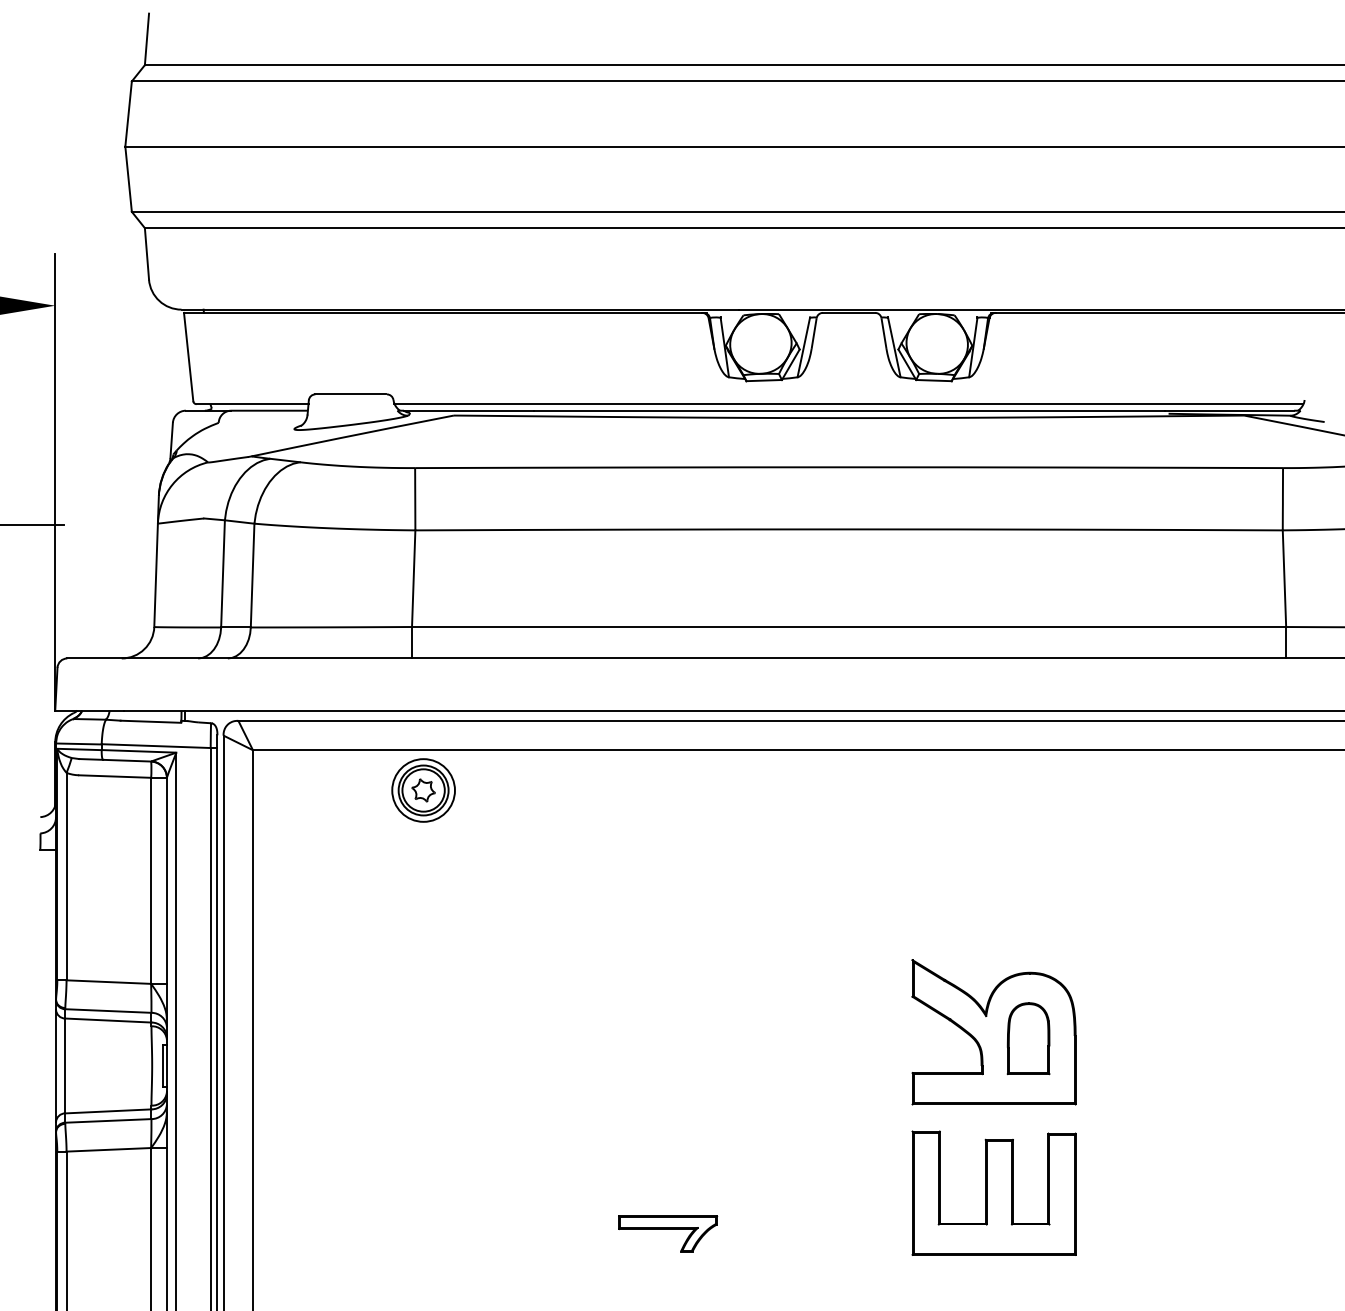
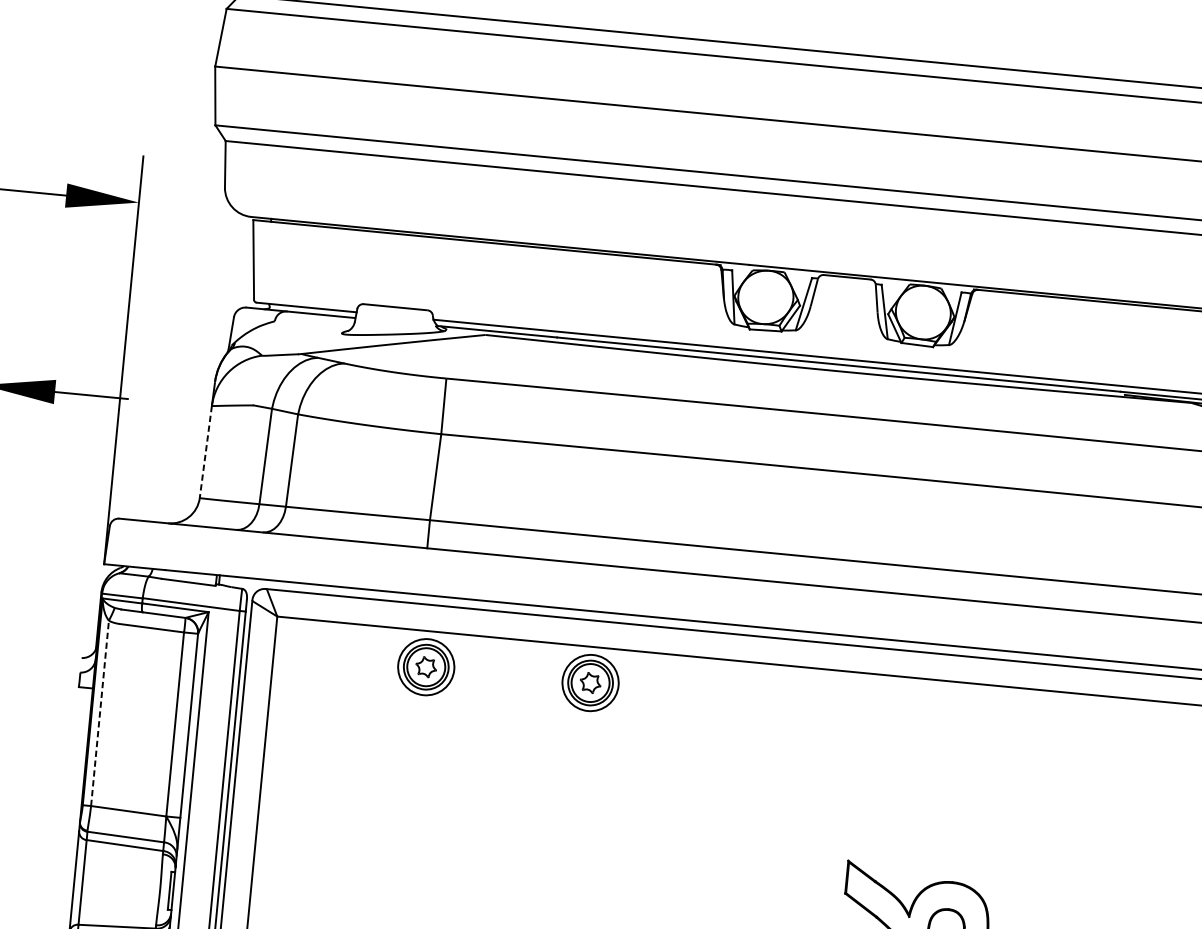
line: (156, 575) -> (206, 452), solid -> dashed
part: (607, 790) -> (590, 683), added
line: (66, 876) -> (99, 713), solid -> dashed

